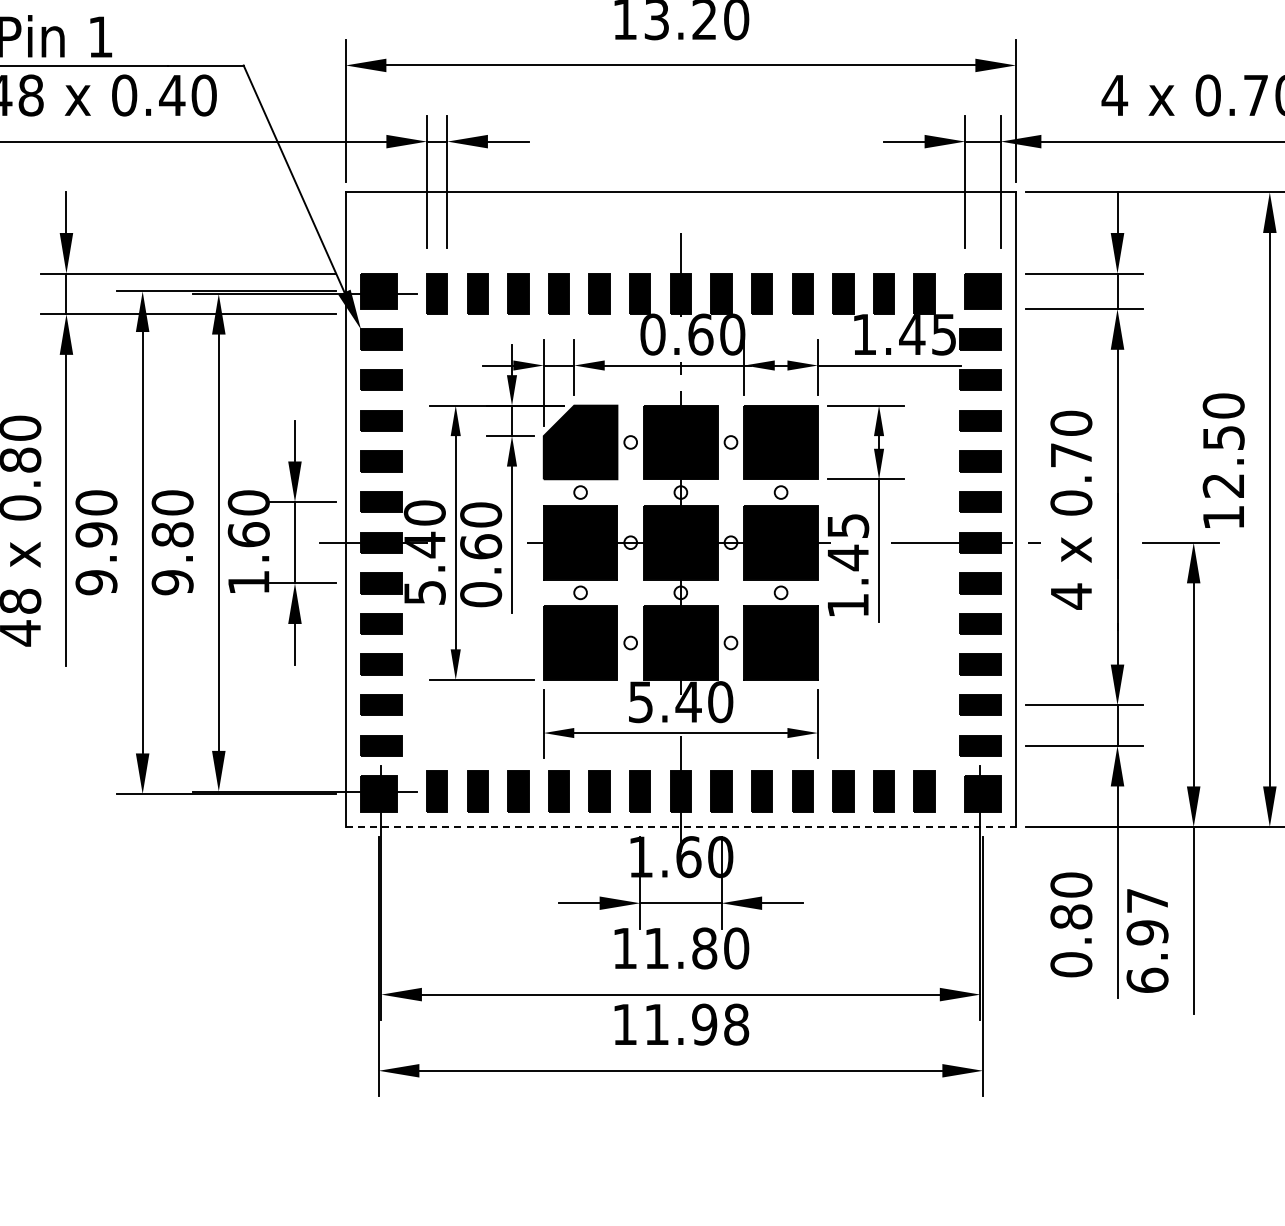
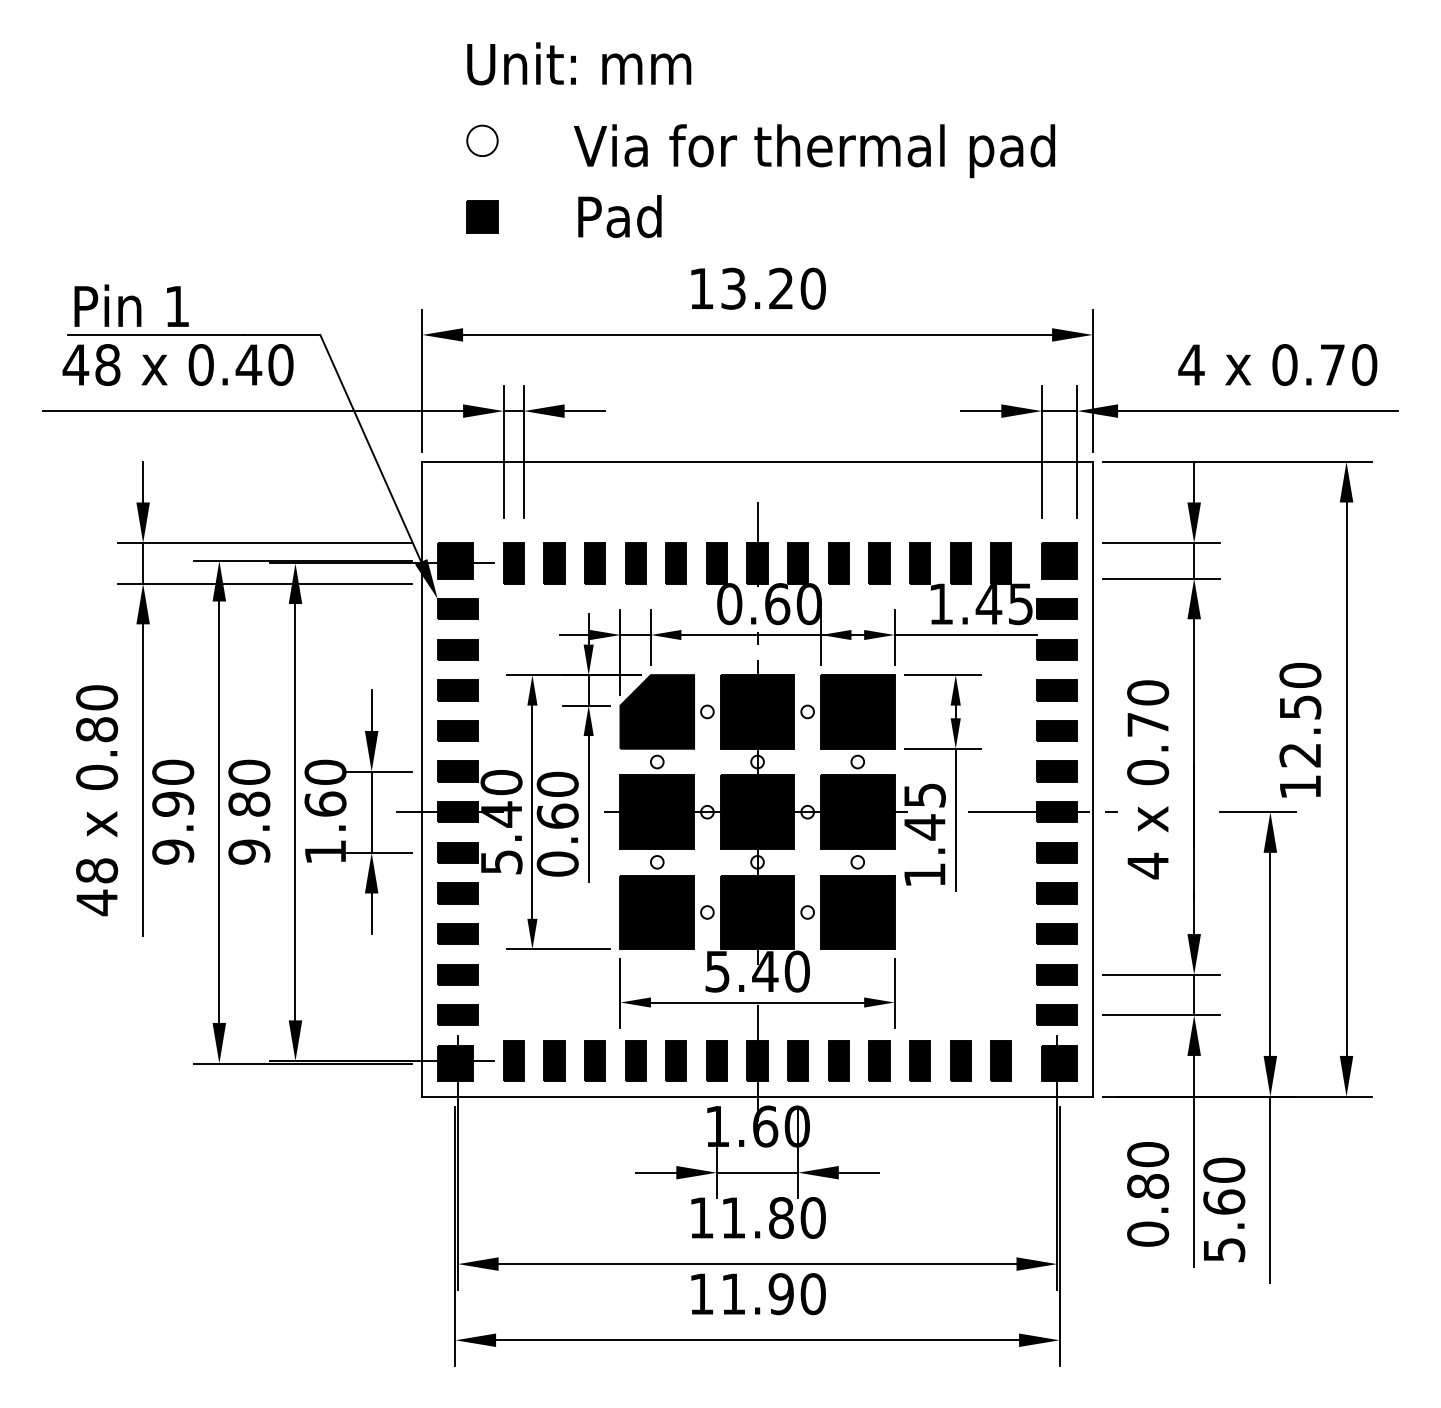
line: (681, 827) -> (758, 1096), dashed -> solid
text: (1147, 940) -> (1224, 1209), 6.97 -> 5.60
text: (735, 1024) -> (812, 1293), 11.98 -> 11.90

